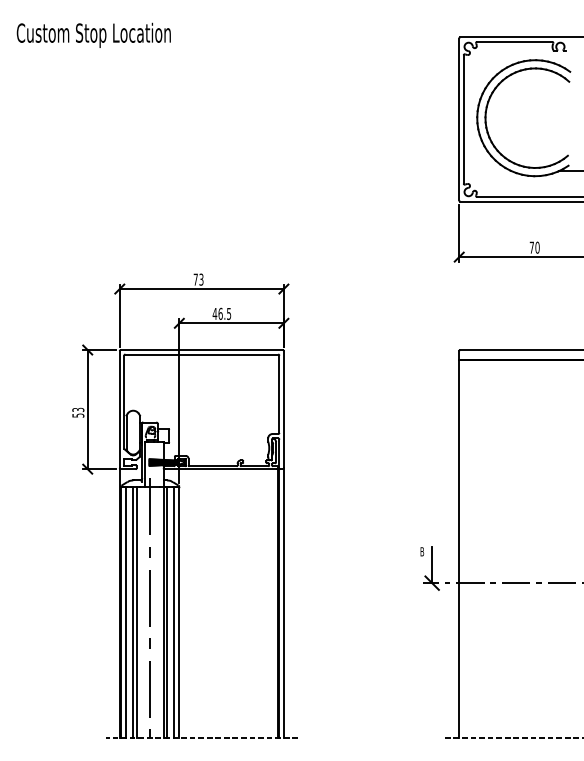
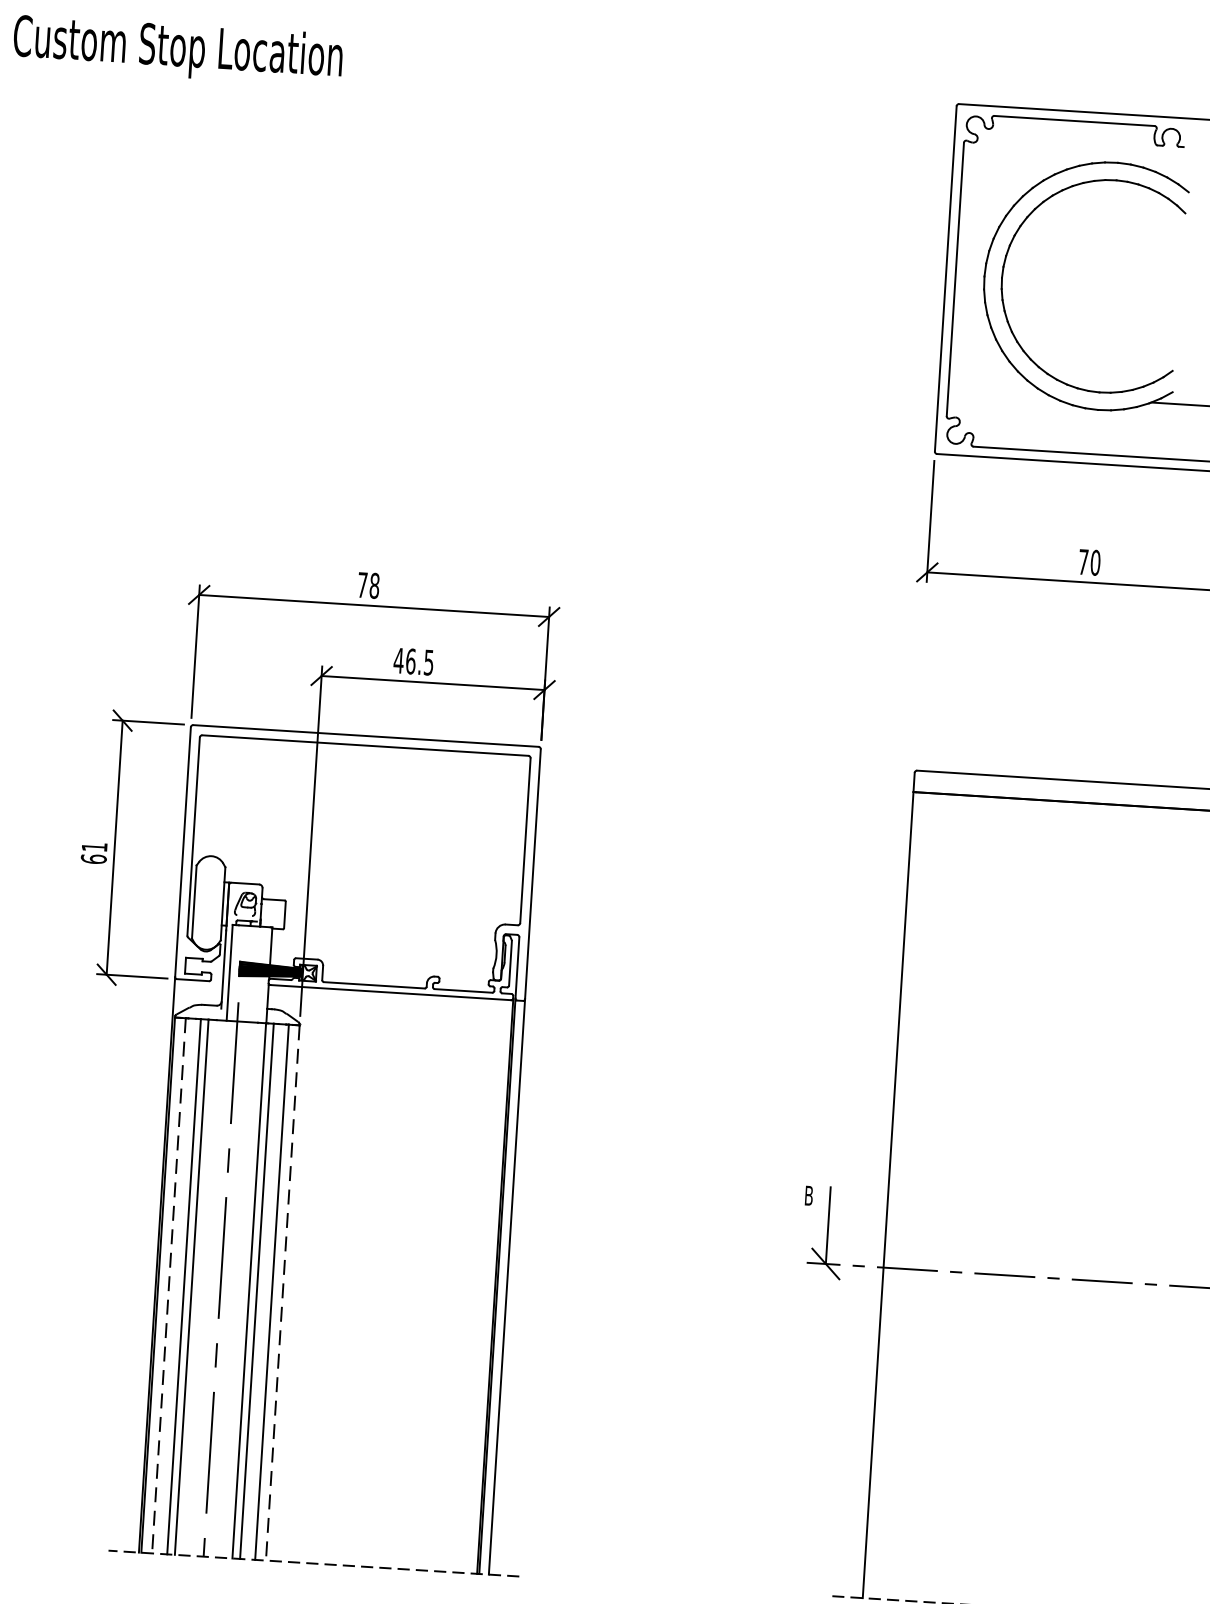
text: (201, 279) -> (374, 585), 73 -> 78
text: (78, 412) -> (94, 852), 53 -> 61
line: (125, 613) -> (167, 1287), solid -> dashed
line: (179, 613) -> (283, 1294), solid -> dashed

